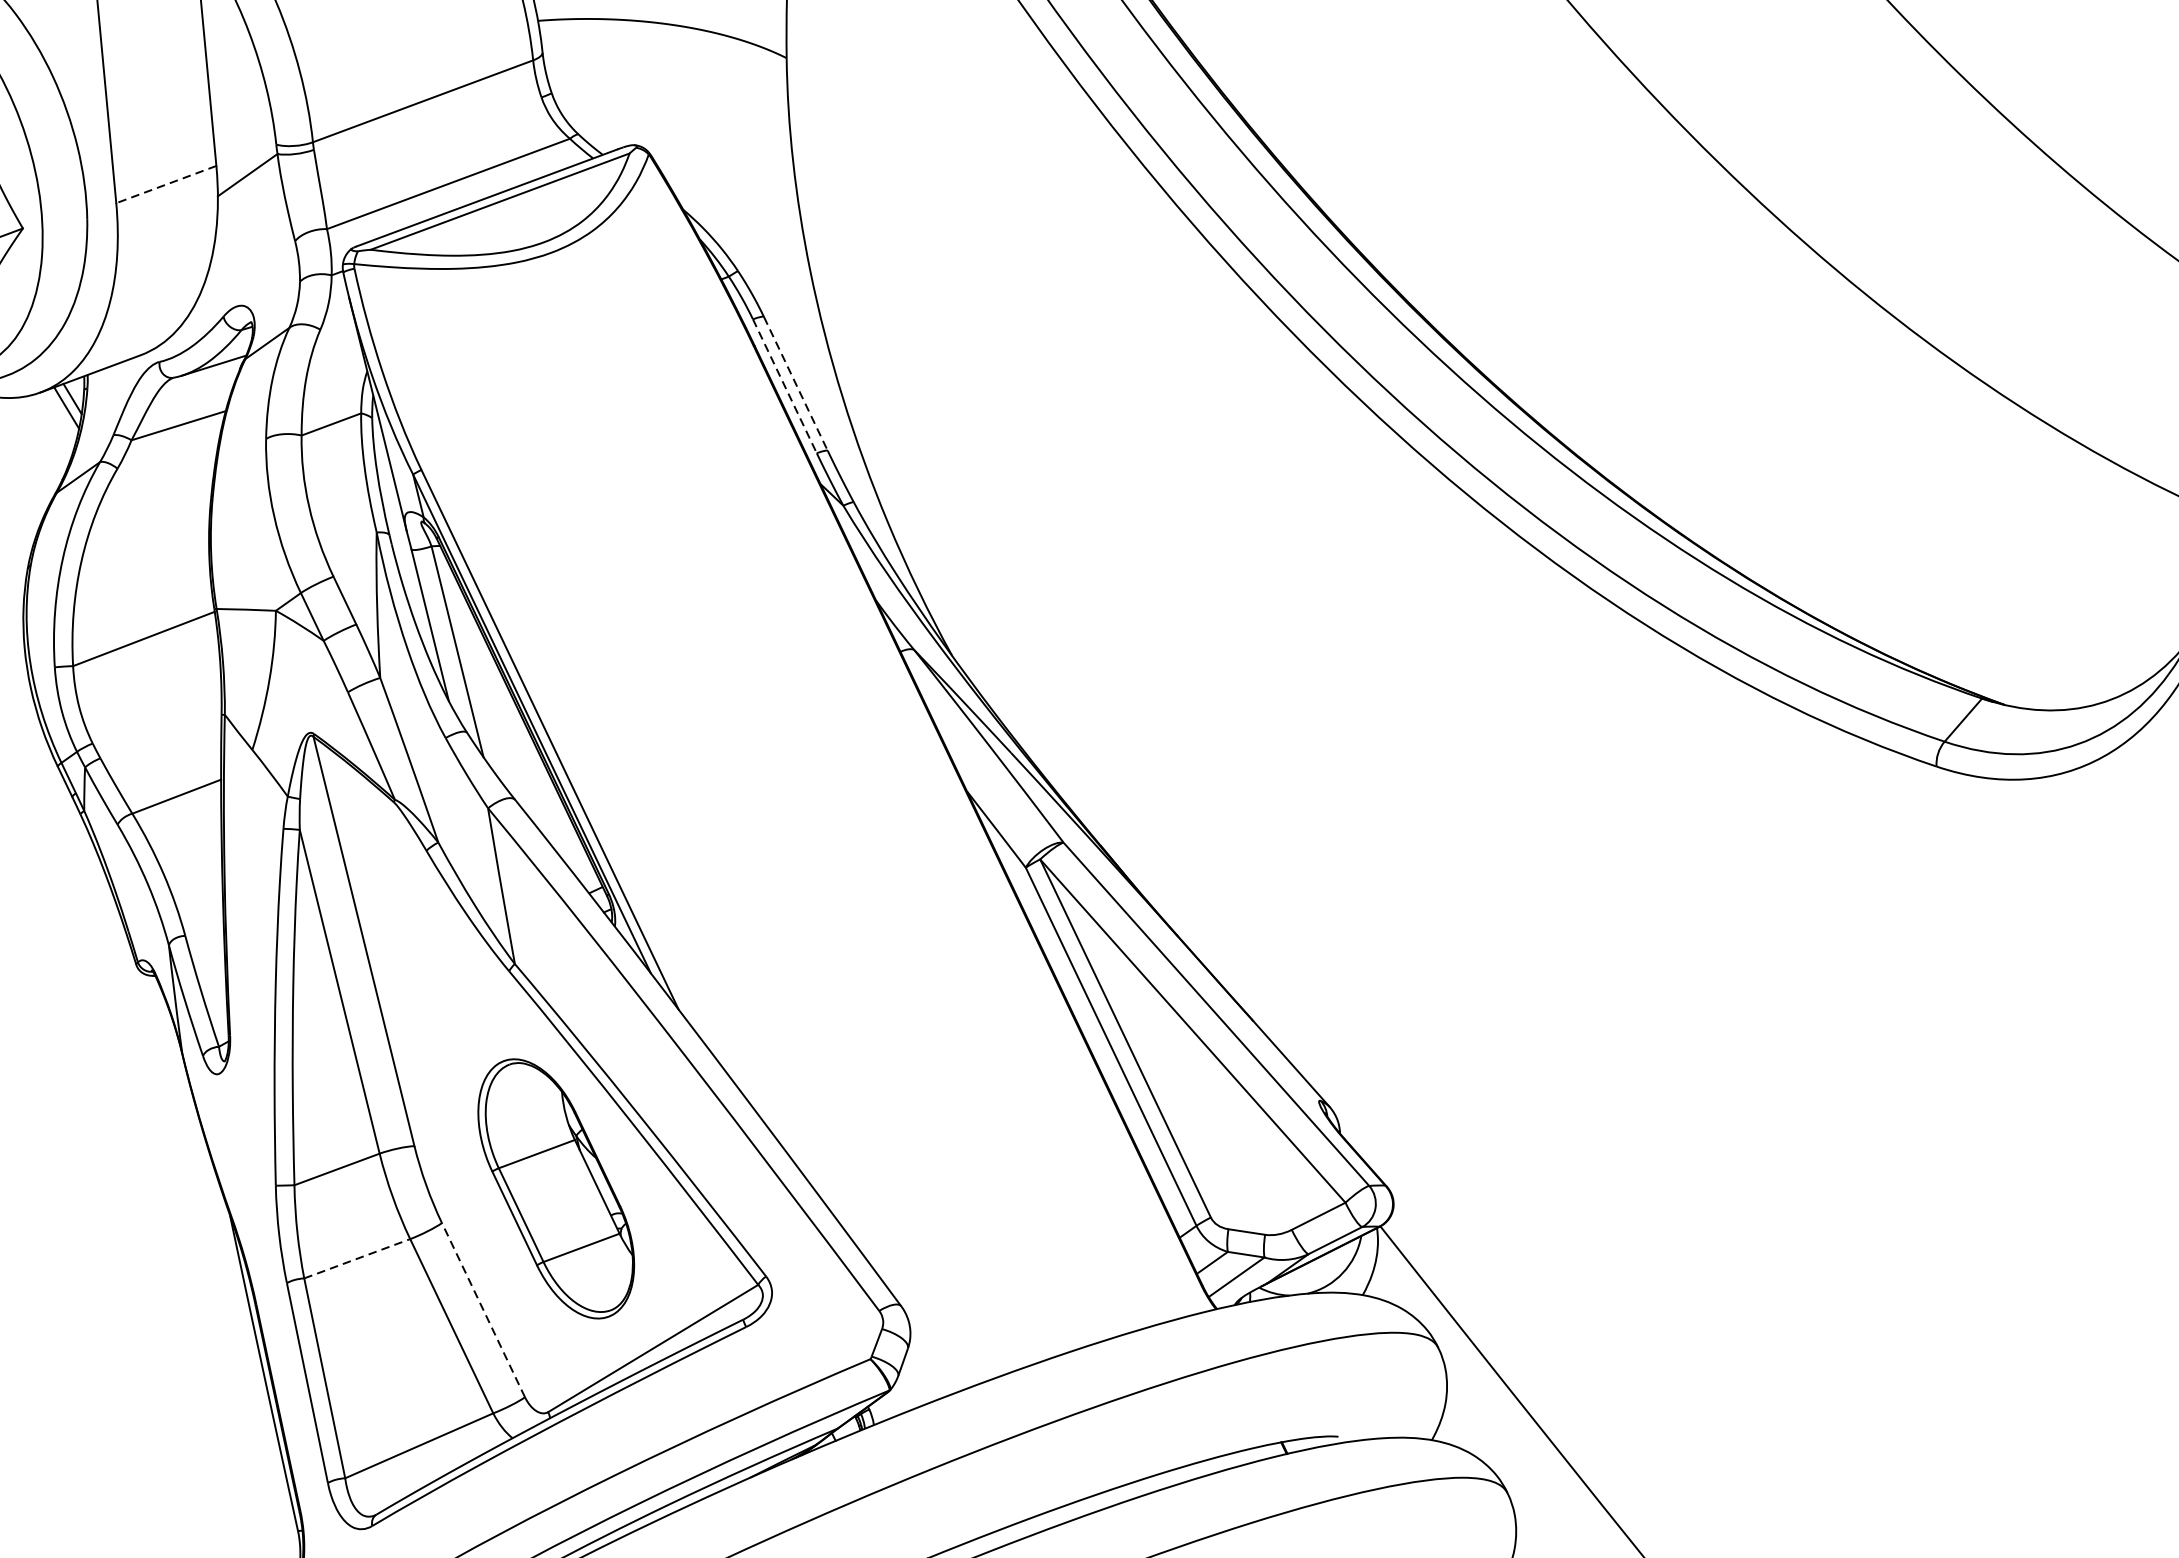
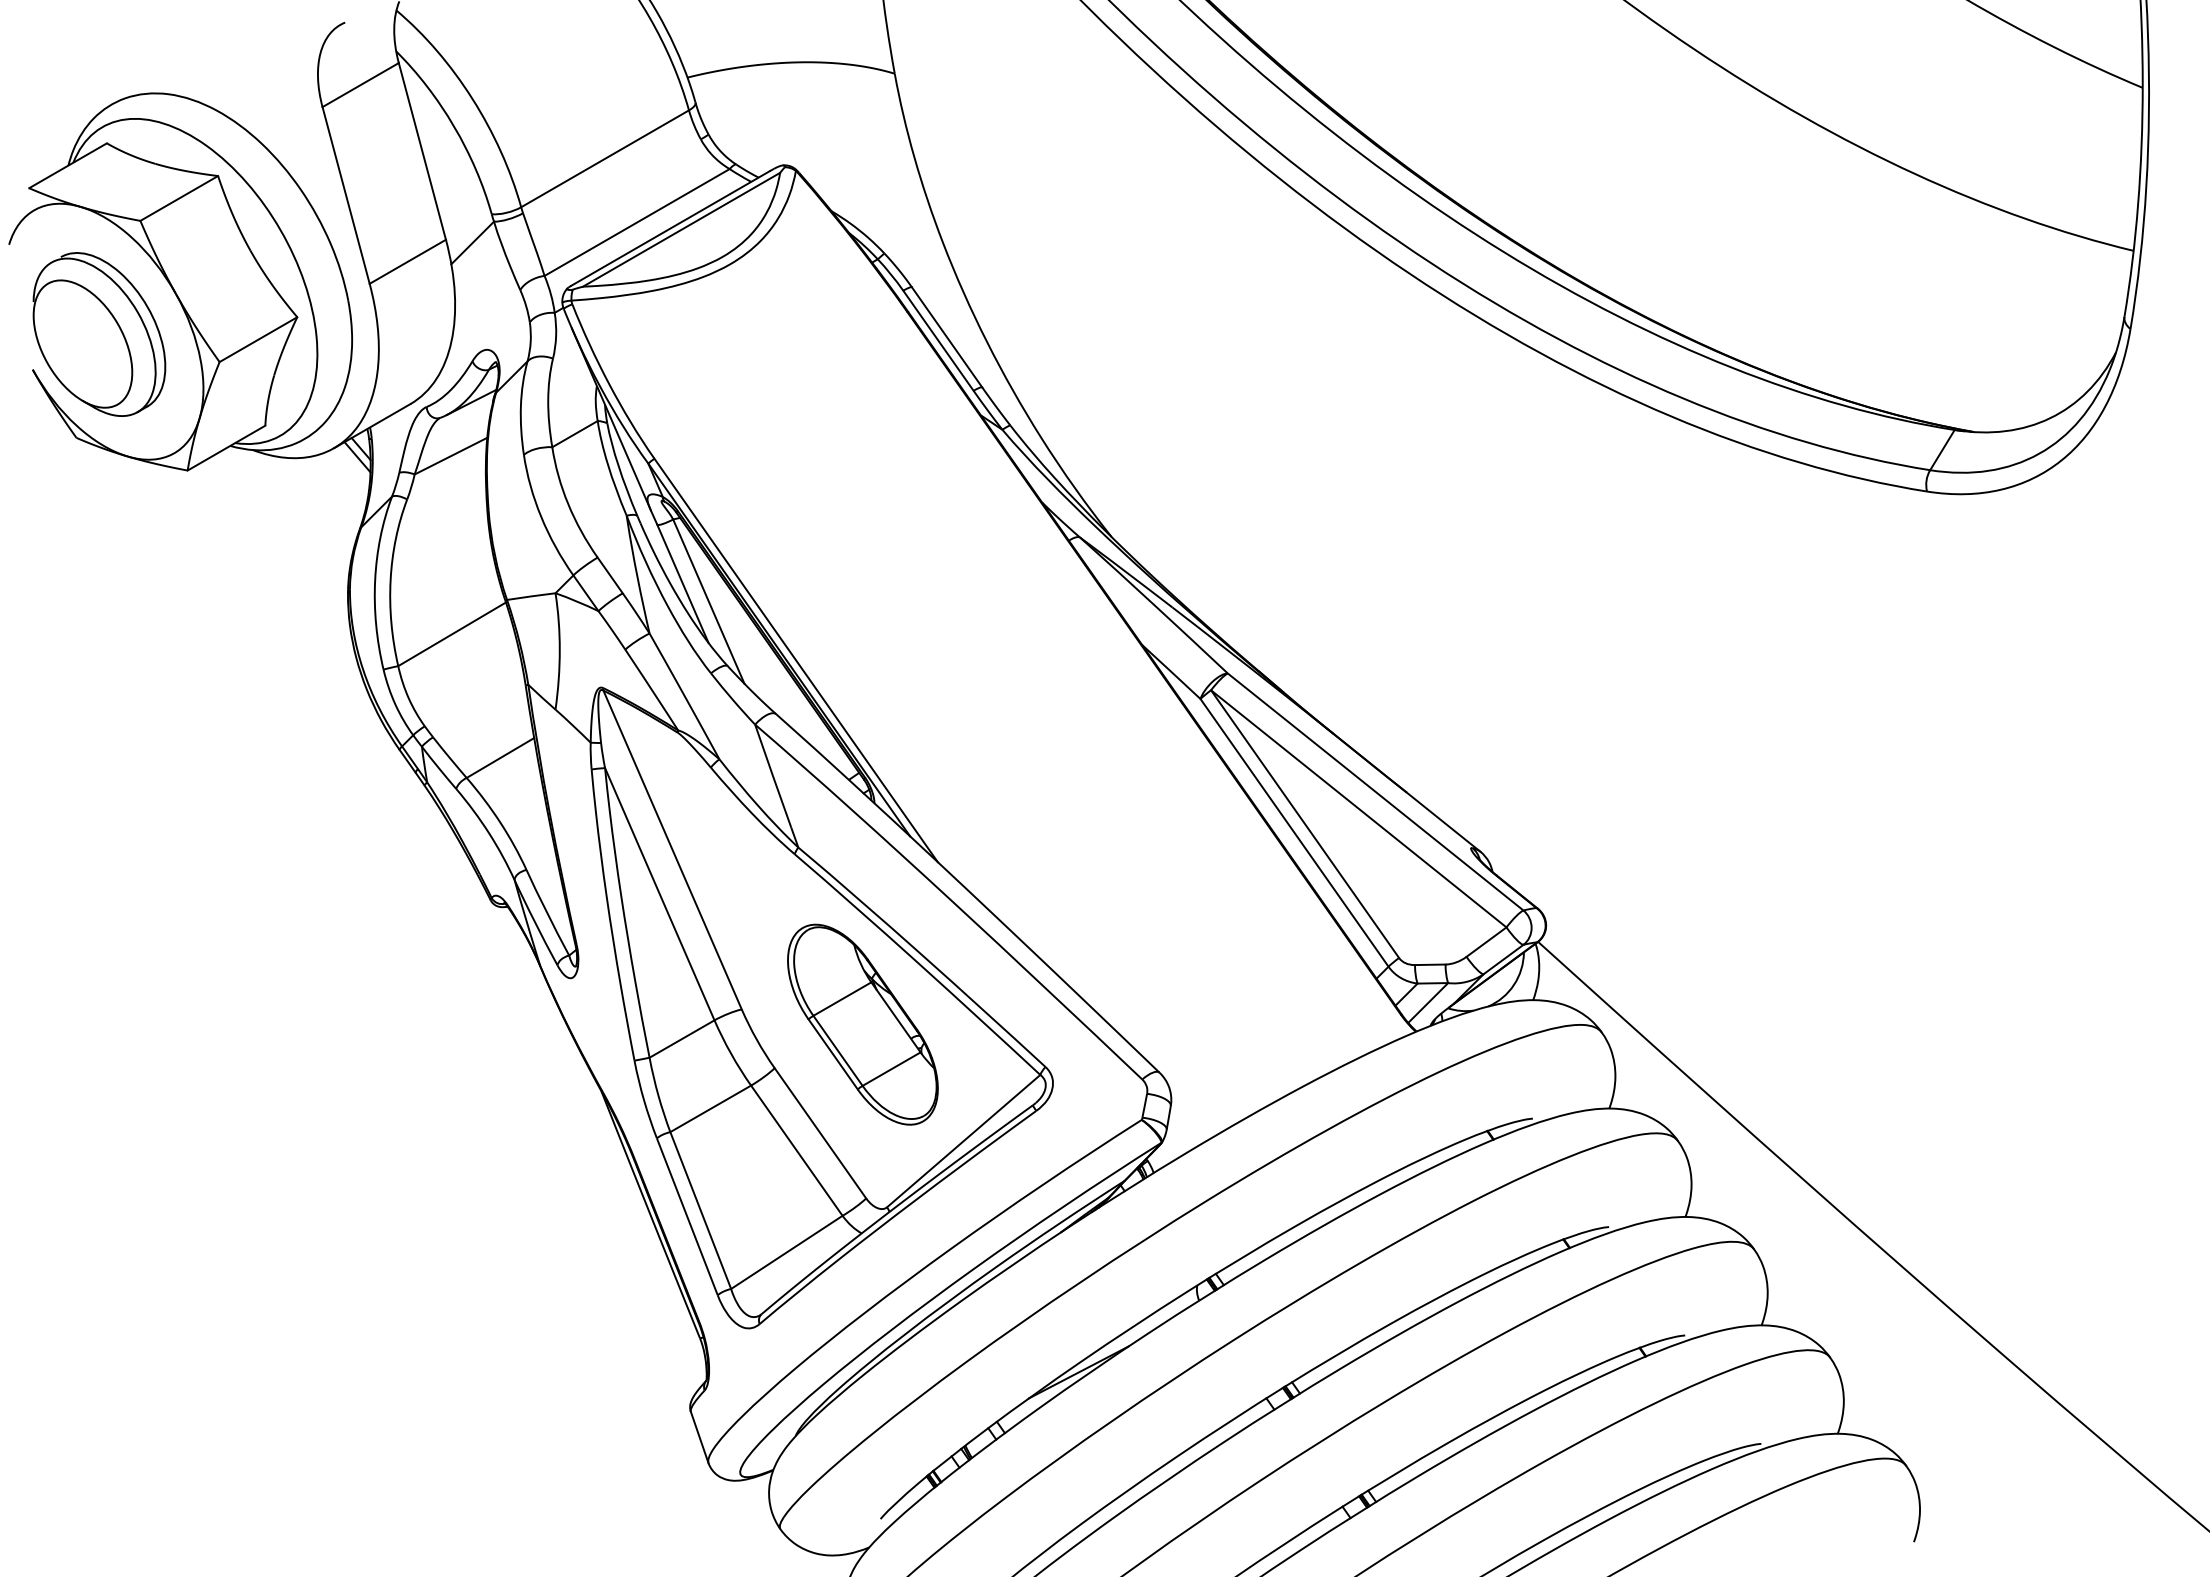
line: (165, 185) -> (407, 262), dashed -> solid
line: (796, 384) -> (947, 337), dashed -> solid
line: (784, 387) -> (938, 341), dashed -> solid
line: (357, 1258) -> (710, 1108), dashed -> solid
line: (483, 1310) -> (820, 1133), dashed -> solid

